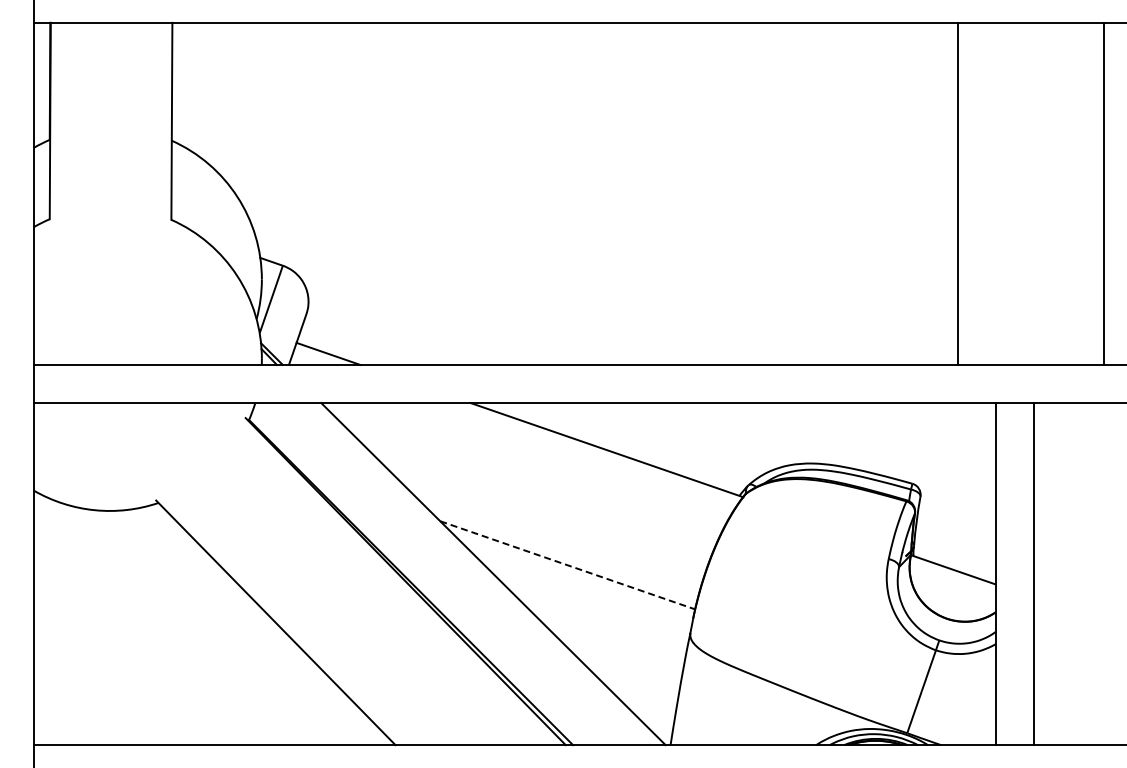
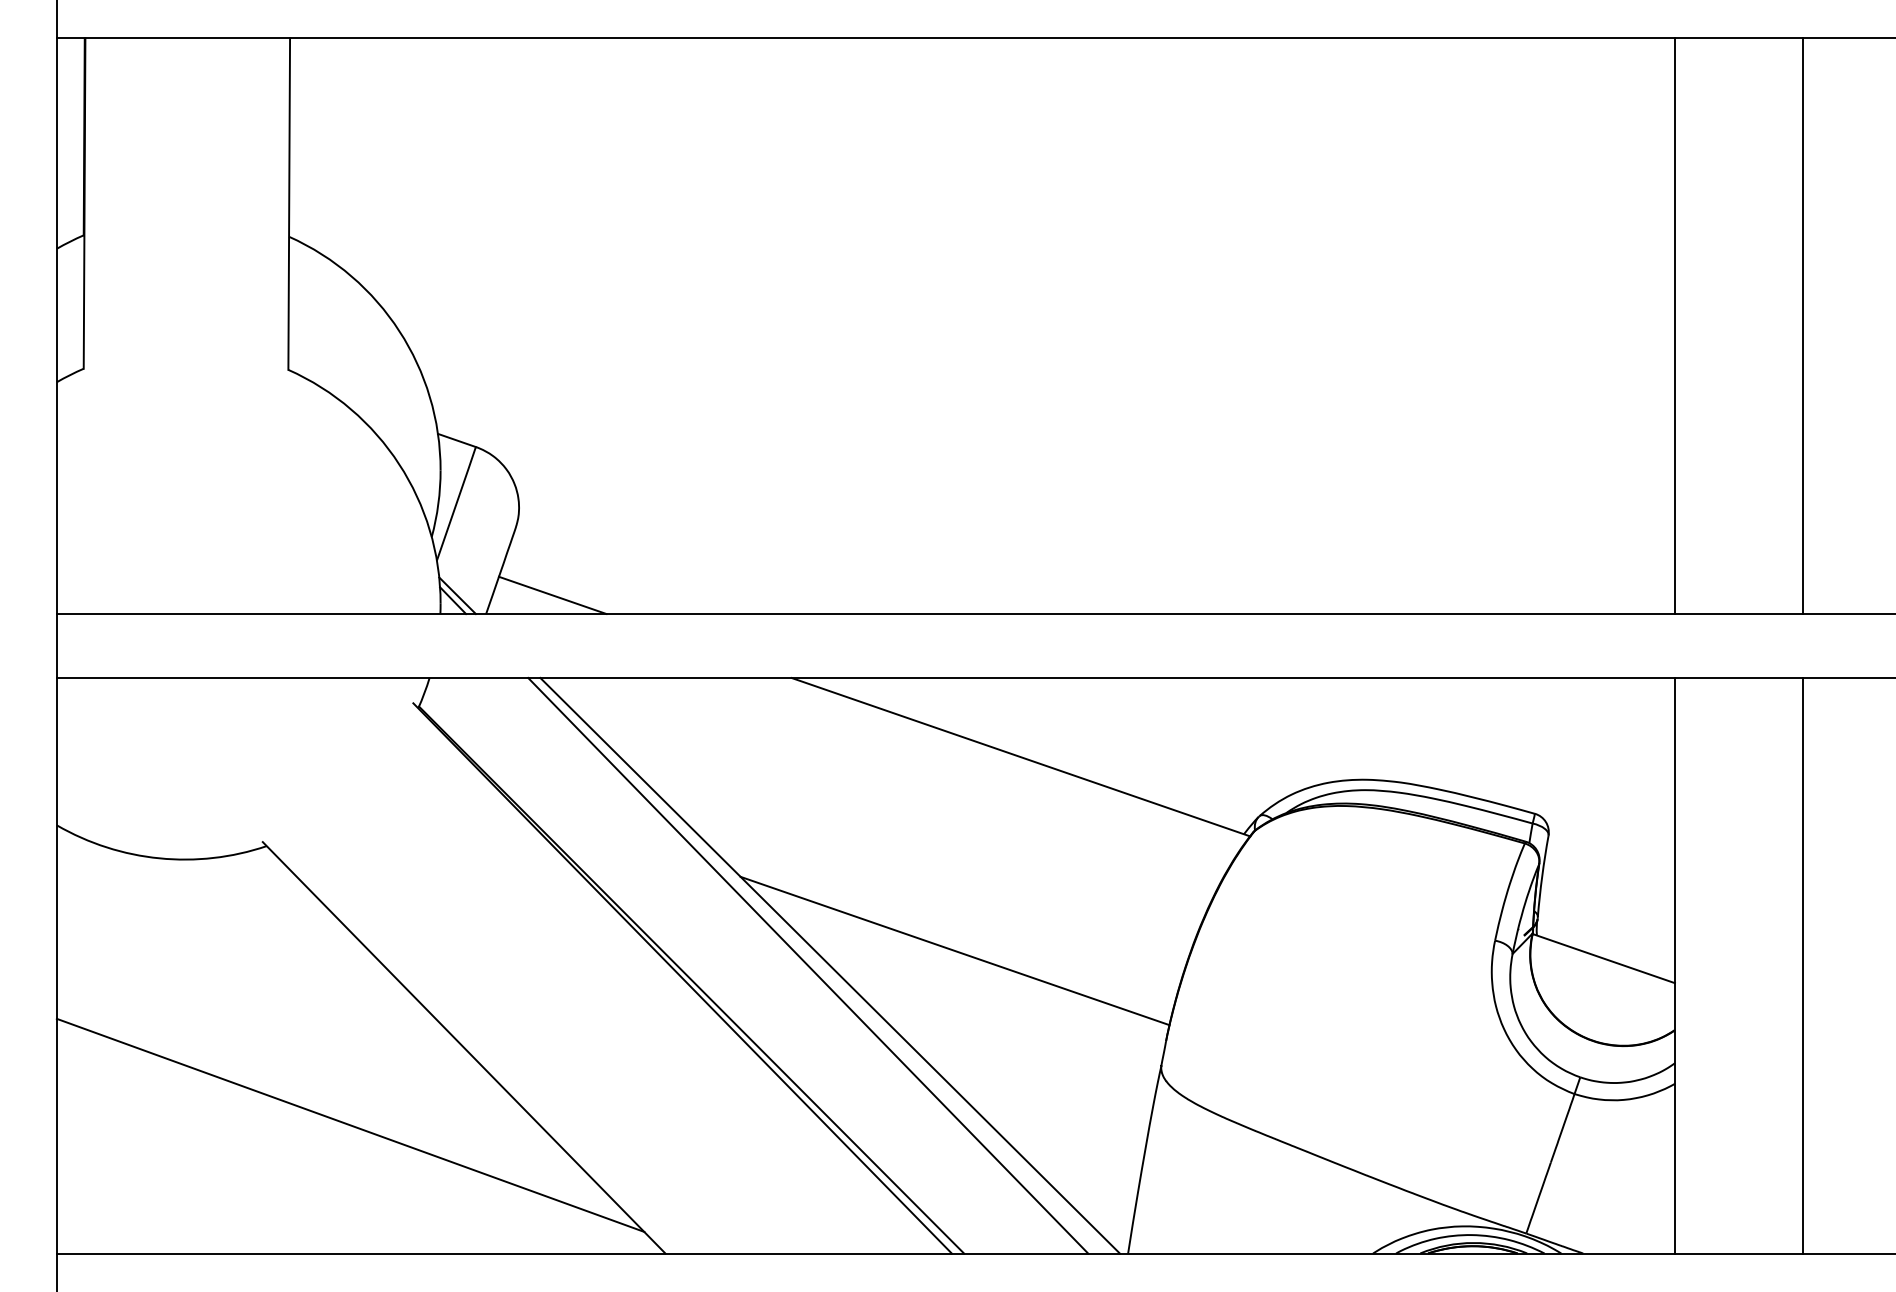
line: (957, 193) -> (1674, 325), moved
line: (1103, 193) -> (1802, 325), moved
line: (567, 565) -> (954, 951), dashed -> solid
line: (479, 574) -> (806, 966), added
line: (1033, 574) -> (1802, 966), moved
line: (208, 668) -> (350, 1124), added

